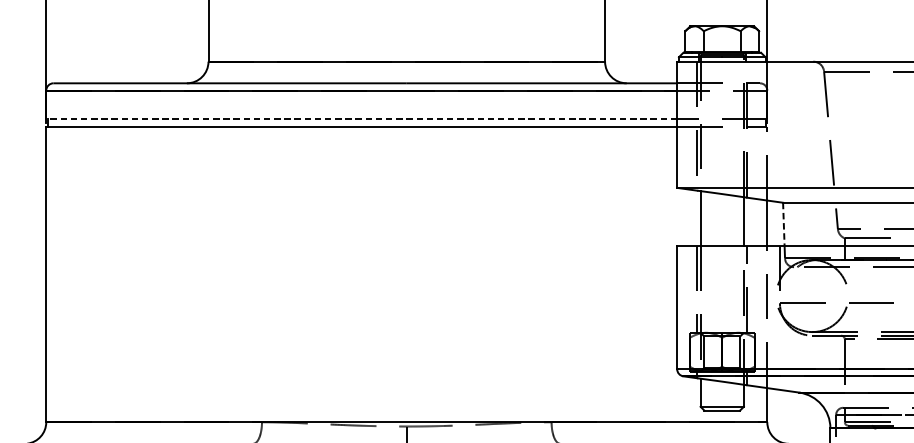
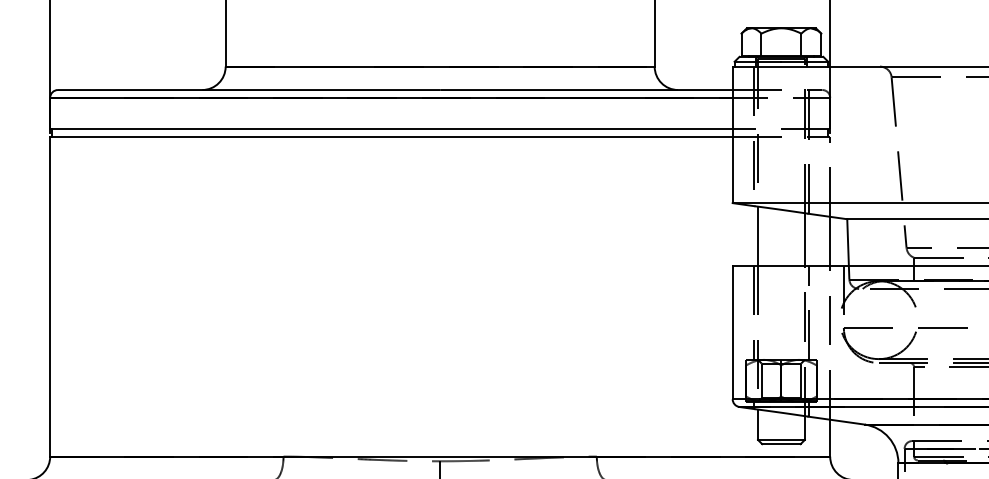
line: (360, 119) -> (390, 129), dashed -> solid
line: (784, 224) -> (848, 242), dashed -> solid

